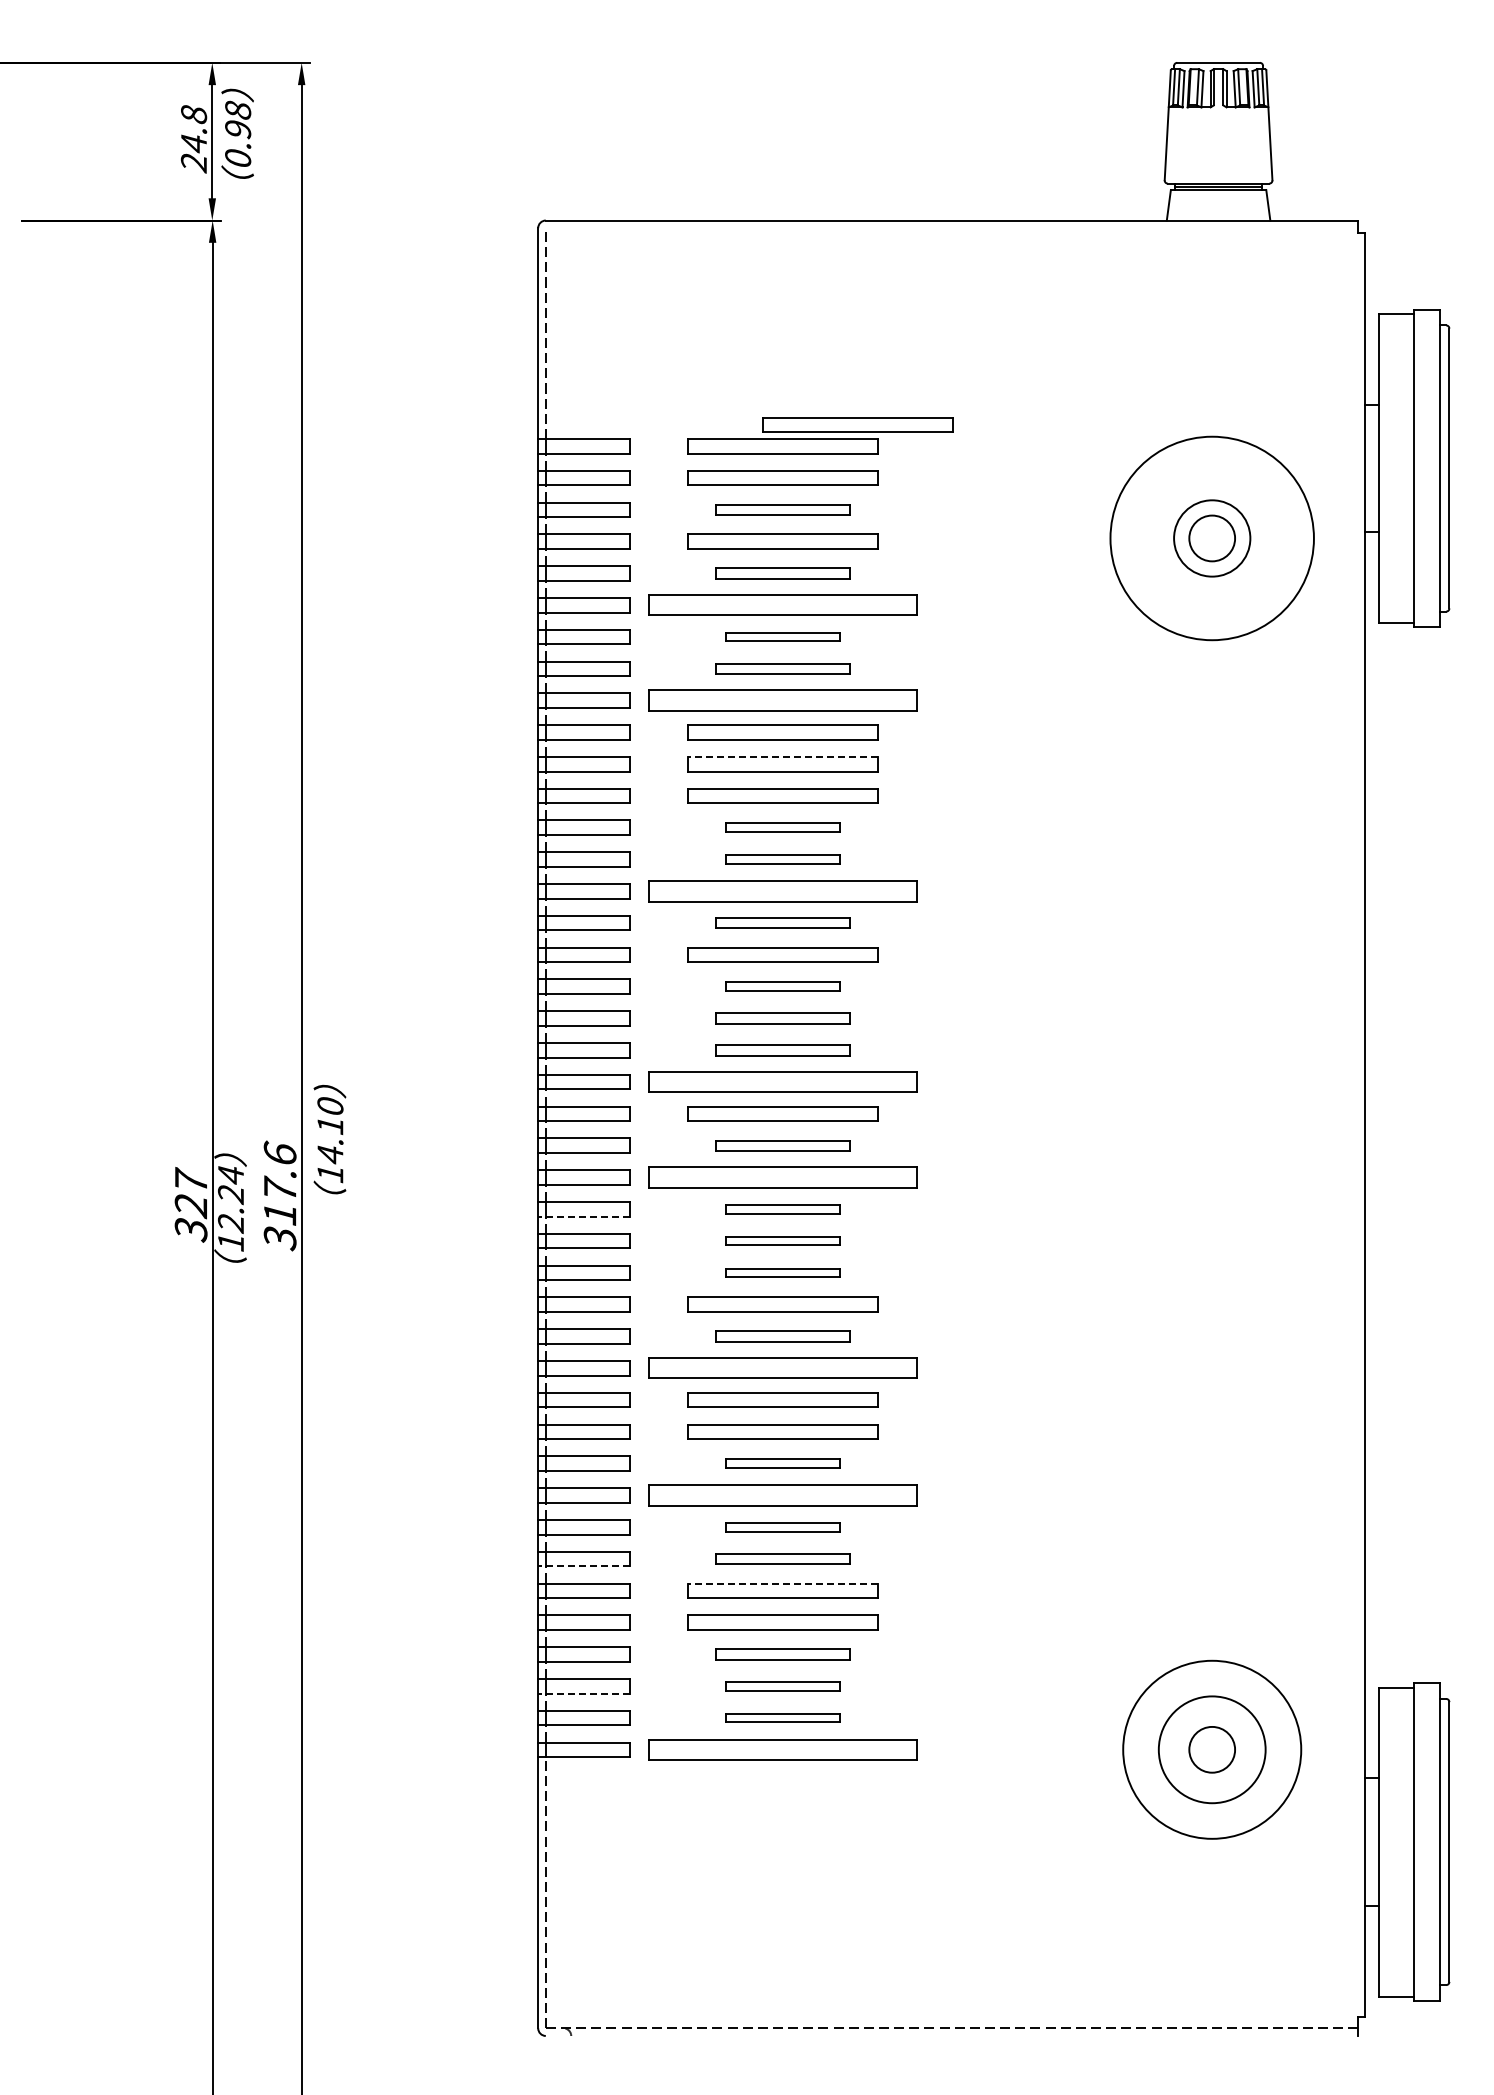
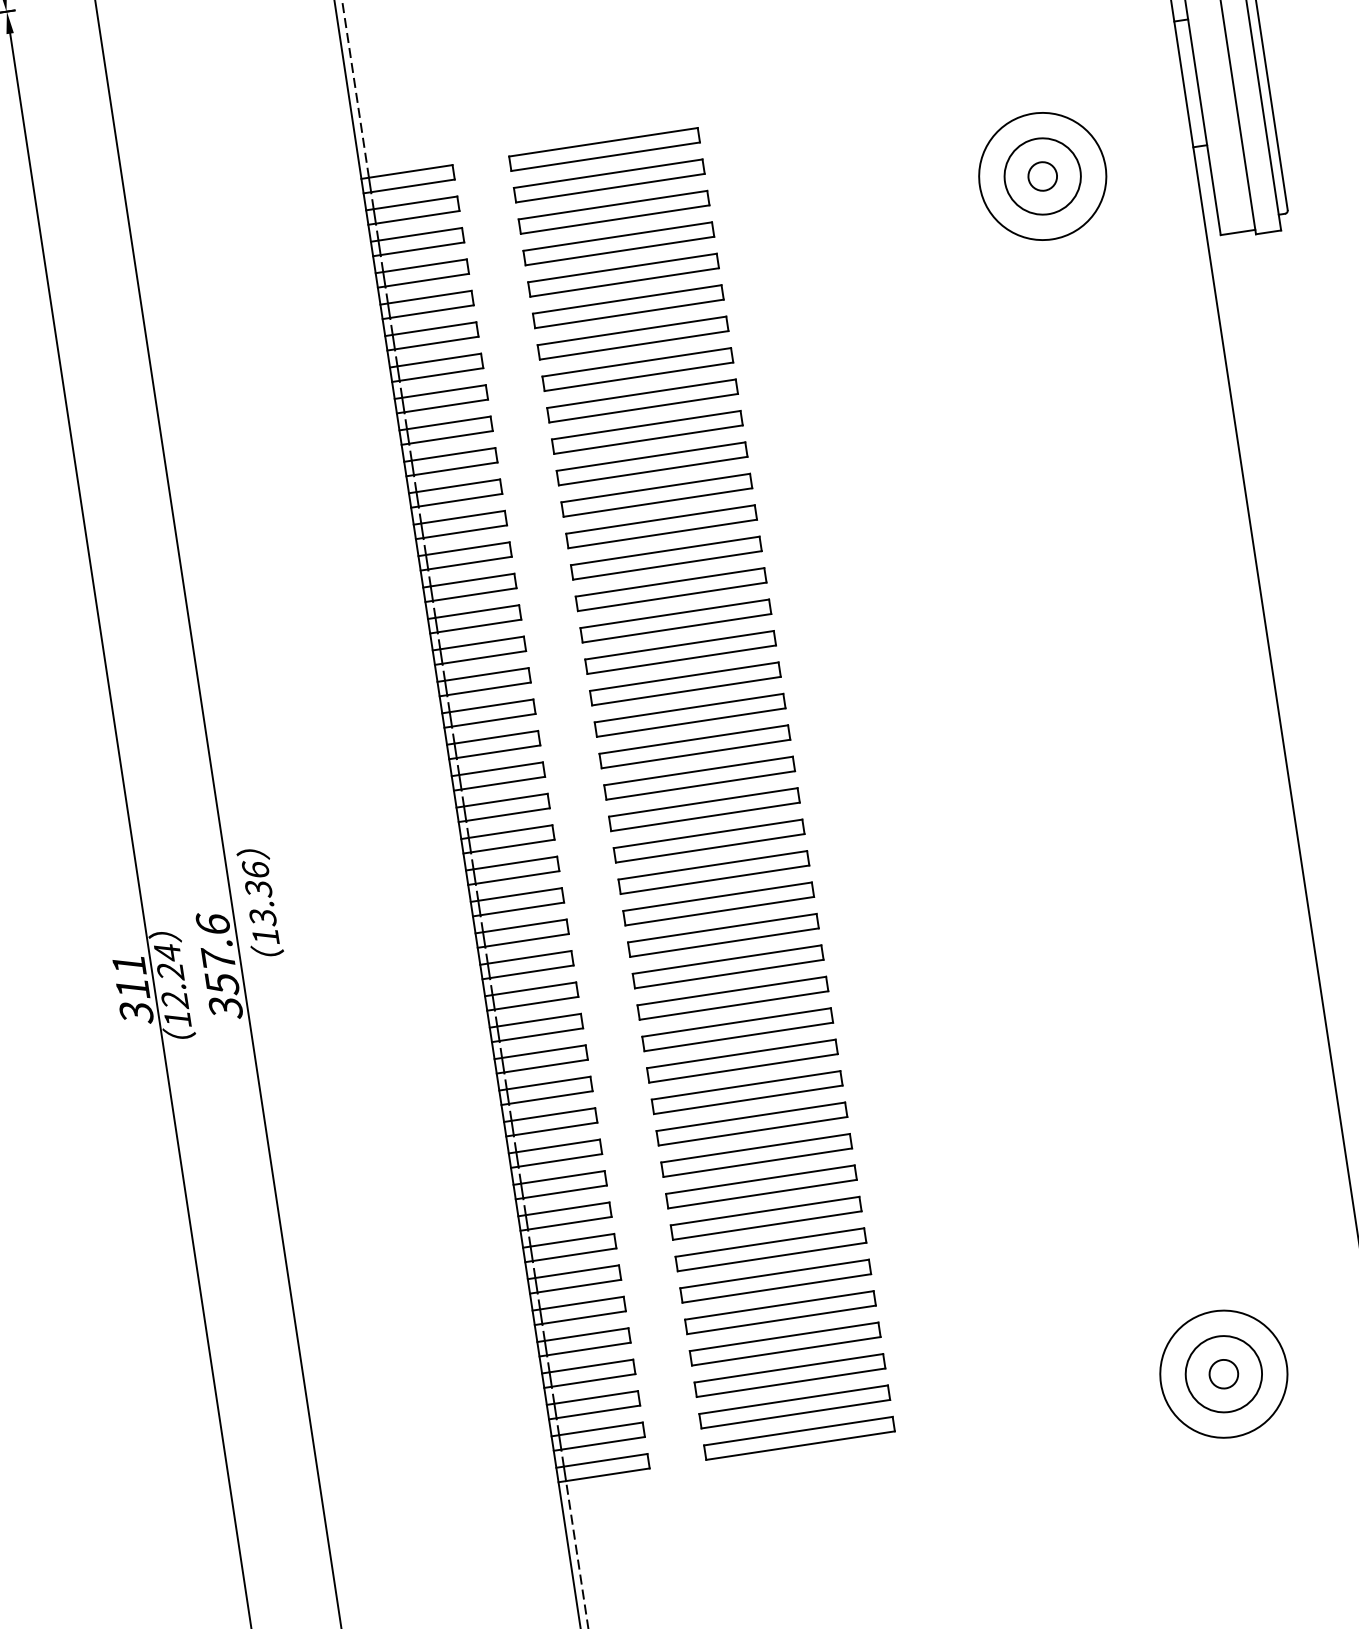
part: (857, 424) -> (674, 116), removed
part: (782, 509) -> (613, 212), size x1.43
circle: (1211, 538) -> (1042, 176), size x0.62
circle: (1211, 538) -> (1042, 176), size x0.62
part: (782, 573) -> (623, 275), size x1.43
part: (782, 605) -> (627, 307), size x0.71
part: (782, 636) -> (632, 337), size x1.67
part: (782, 668) -> (637, 369), size x1.43
part: (782, 700) -> (642, 400), size x0.71
line: (782, 756) -> (650, 456), dashed -> solid
part: (782, 827) -> (661, 526), size x1.67
part: (782, 859) -> (665, 558), size x1.67
part: (782, 891) -> (670, 589), size x0.71
part: (782, 922) -> (675, 620), size x1.43
part: (782, 986) -> (684, 683), size x1.67
part: (782, 1018) -> (689, 715), size x1.43
part: (782, 1050) -> (694, 747), size x1.43
part: (782, 1081) -> (699, 777), size x0.71
text: (330, 1130) -> (259, 893), 14.10 -> 13.36
part: (782, 1145) -> (708, 840), size x1.43
part: (782, 1177) -> (713, 872), size x0.71
text: (190, 1192) -> (130, 975), 327 -> 311
part: (782, 1209) -> (718, 904), size x1.67
text: (280, 1214) -> (222, 984), 317.6 -> 357.6
line: (583, 1216) -> (522, 940), dashed -> solid
part: (782, 1240) -> (722, 934), size x1.67
part: (782, 1272) -> (727, 966), size x1.67
part: (782, 1336) -> (737, 1029), size x1.43
part: (782, 1368) -> (741, 1061), size x0.71
part: (782, 1463) -> (756, 1155), size x1.67
part: (782, 1495) -> (760, 1187), size x0.71
part: (782, 1527) -> (765, 1218), size x1.67
part: (782, 1558) -> (770, 1249), size x1.43
line: (583, 1566) -> (574, 1286), dashed -> solid
line: (782, 1583) -> (774, 1274), dashed -> solid
part: (782, 1654) -> (784, 1344), size x1.43
part: (782, 1686) -> (789, 1375), size x1.67
line: (583, 1693) -> (593, 1412), dashed -> solid
part: (782, 1717) -> (794, 1406), size x1.67
part: (782, 1749) -> (798, 1438), size x0.71
circle: (1211, 1749) -> (1223, 1374), size x0.62
circle: (1211, 1749) -> (1223, 1374), size x0.71
circle: (1212, 1749) -> (1224, 1373), size x0.71

